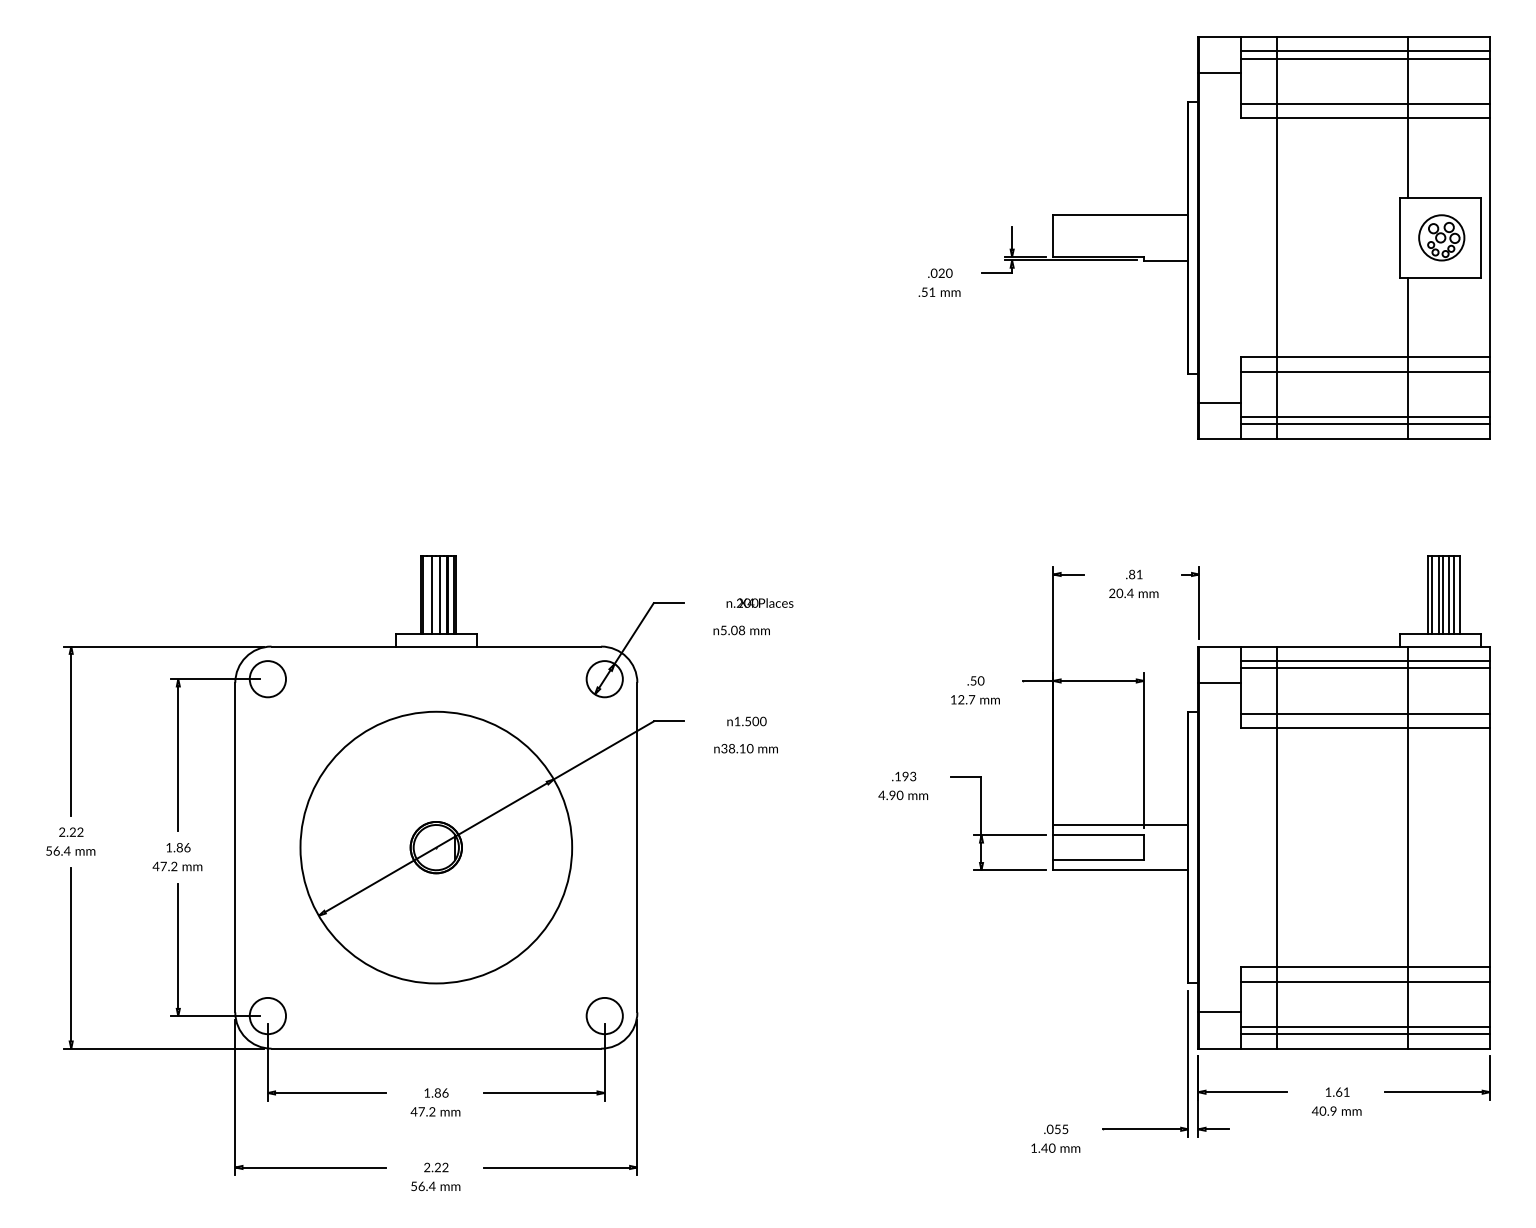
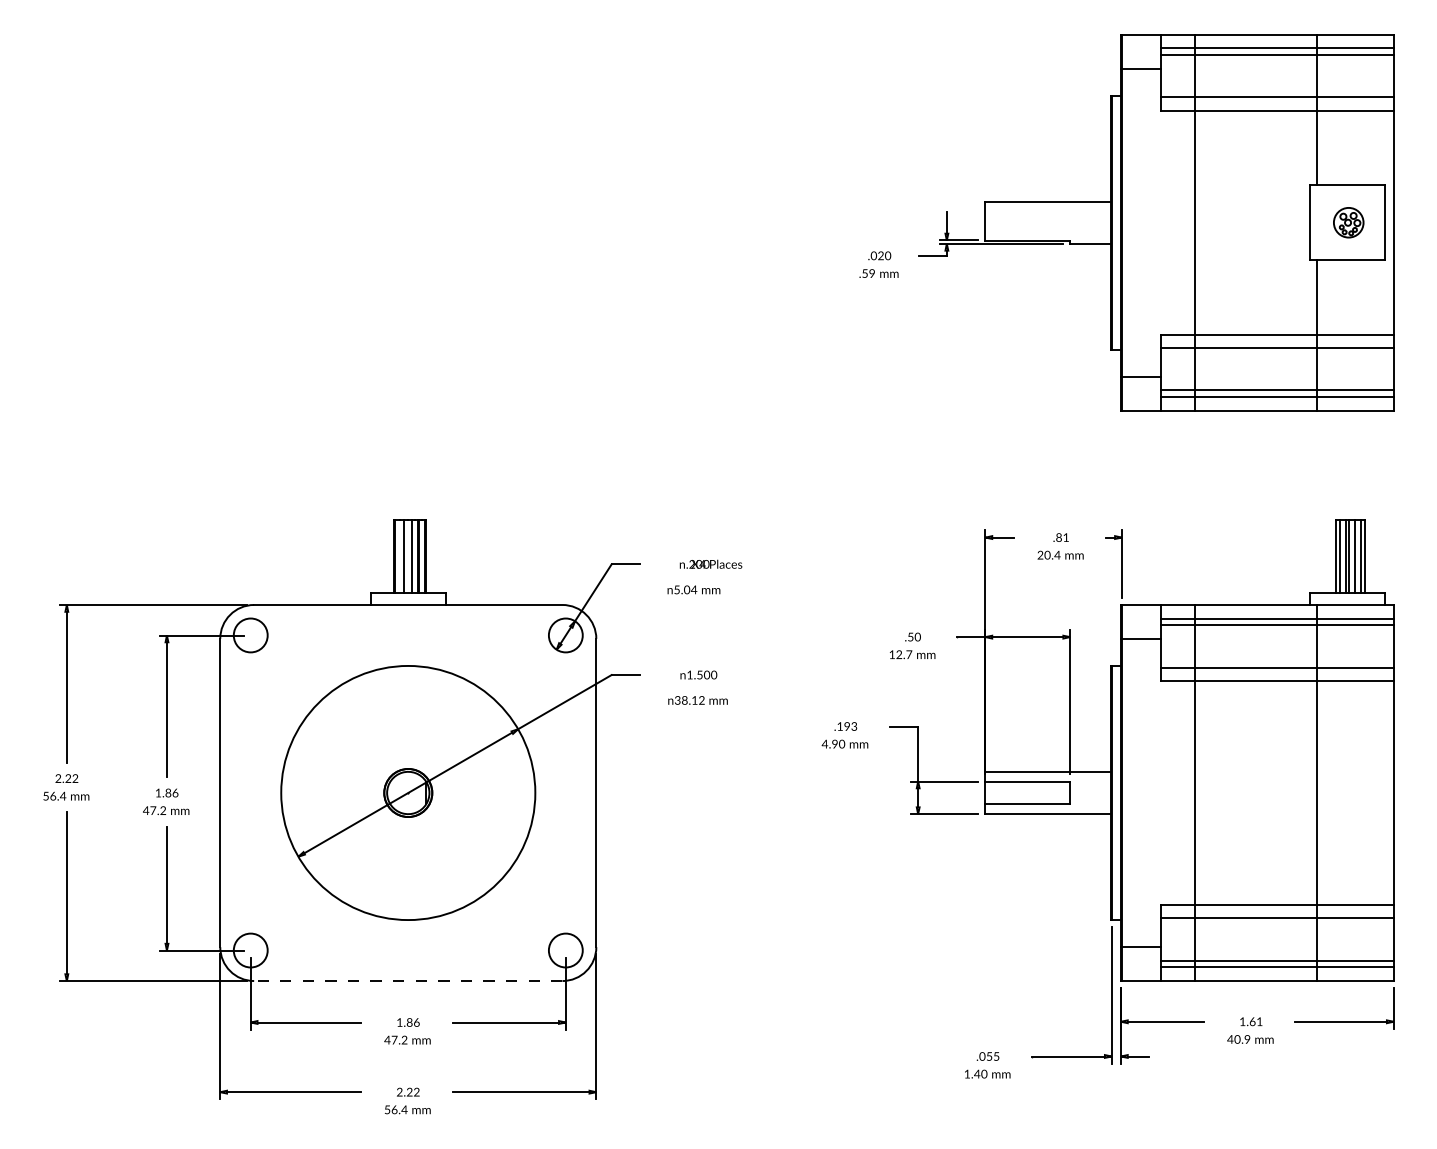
part: (1441, 237) -> (1348, 222), size x0.7
text: (932, 291) -> (872, 272), .51 -> .59
text: (741, 630) -> (693, 589), 5.08 -> 5.04
text: (749, 749) -> (701, 701), 38.10 -> 38.12
line: (436, 1048) -> (408, 980), solid -> dashed

